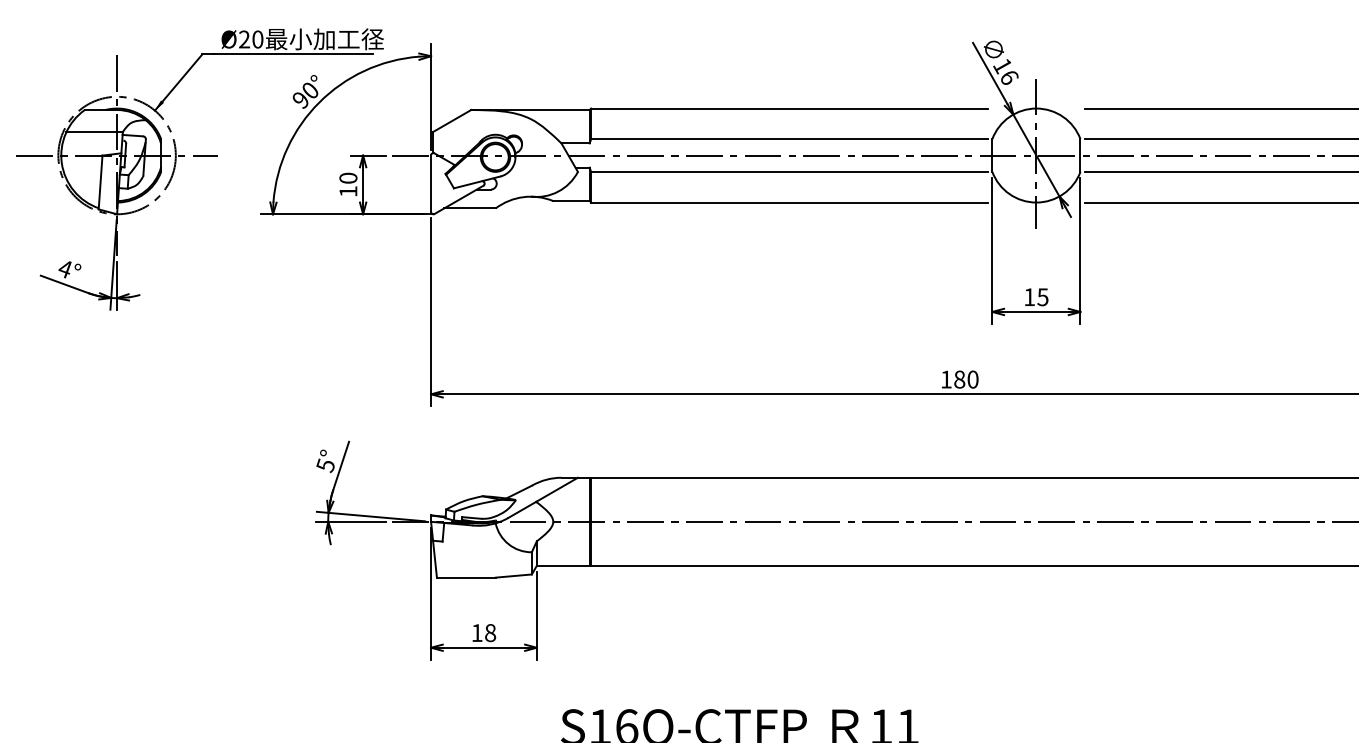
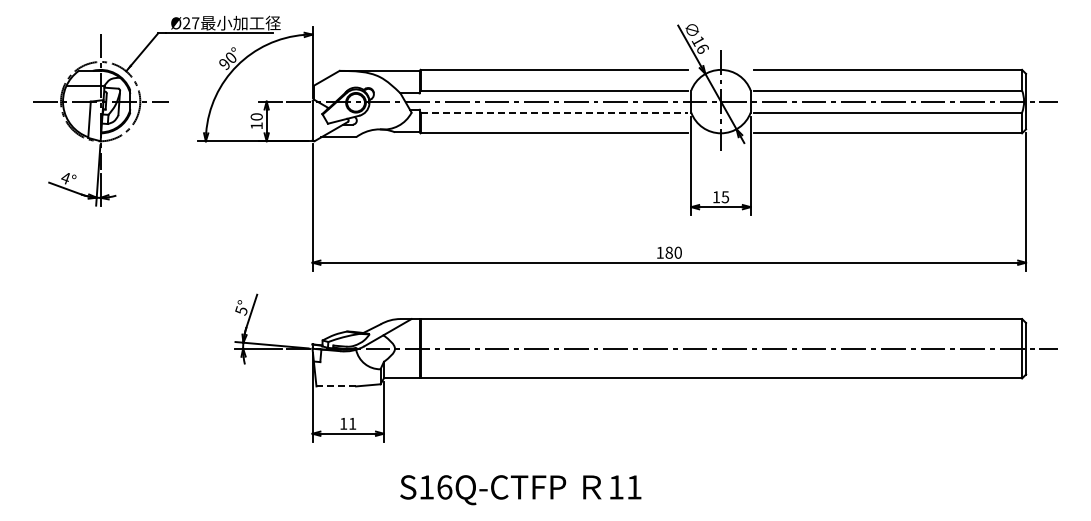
text: (257, 39) -> (195, 23), Ø20 -> Ø27
line: (789, 171) -> (554, 112), solid -> dashed
line: (466, 577) -> (336, 386), solid -> dashed
text: (490, 632) -> (352, 423), 18 -> 11

